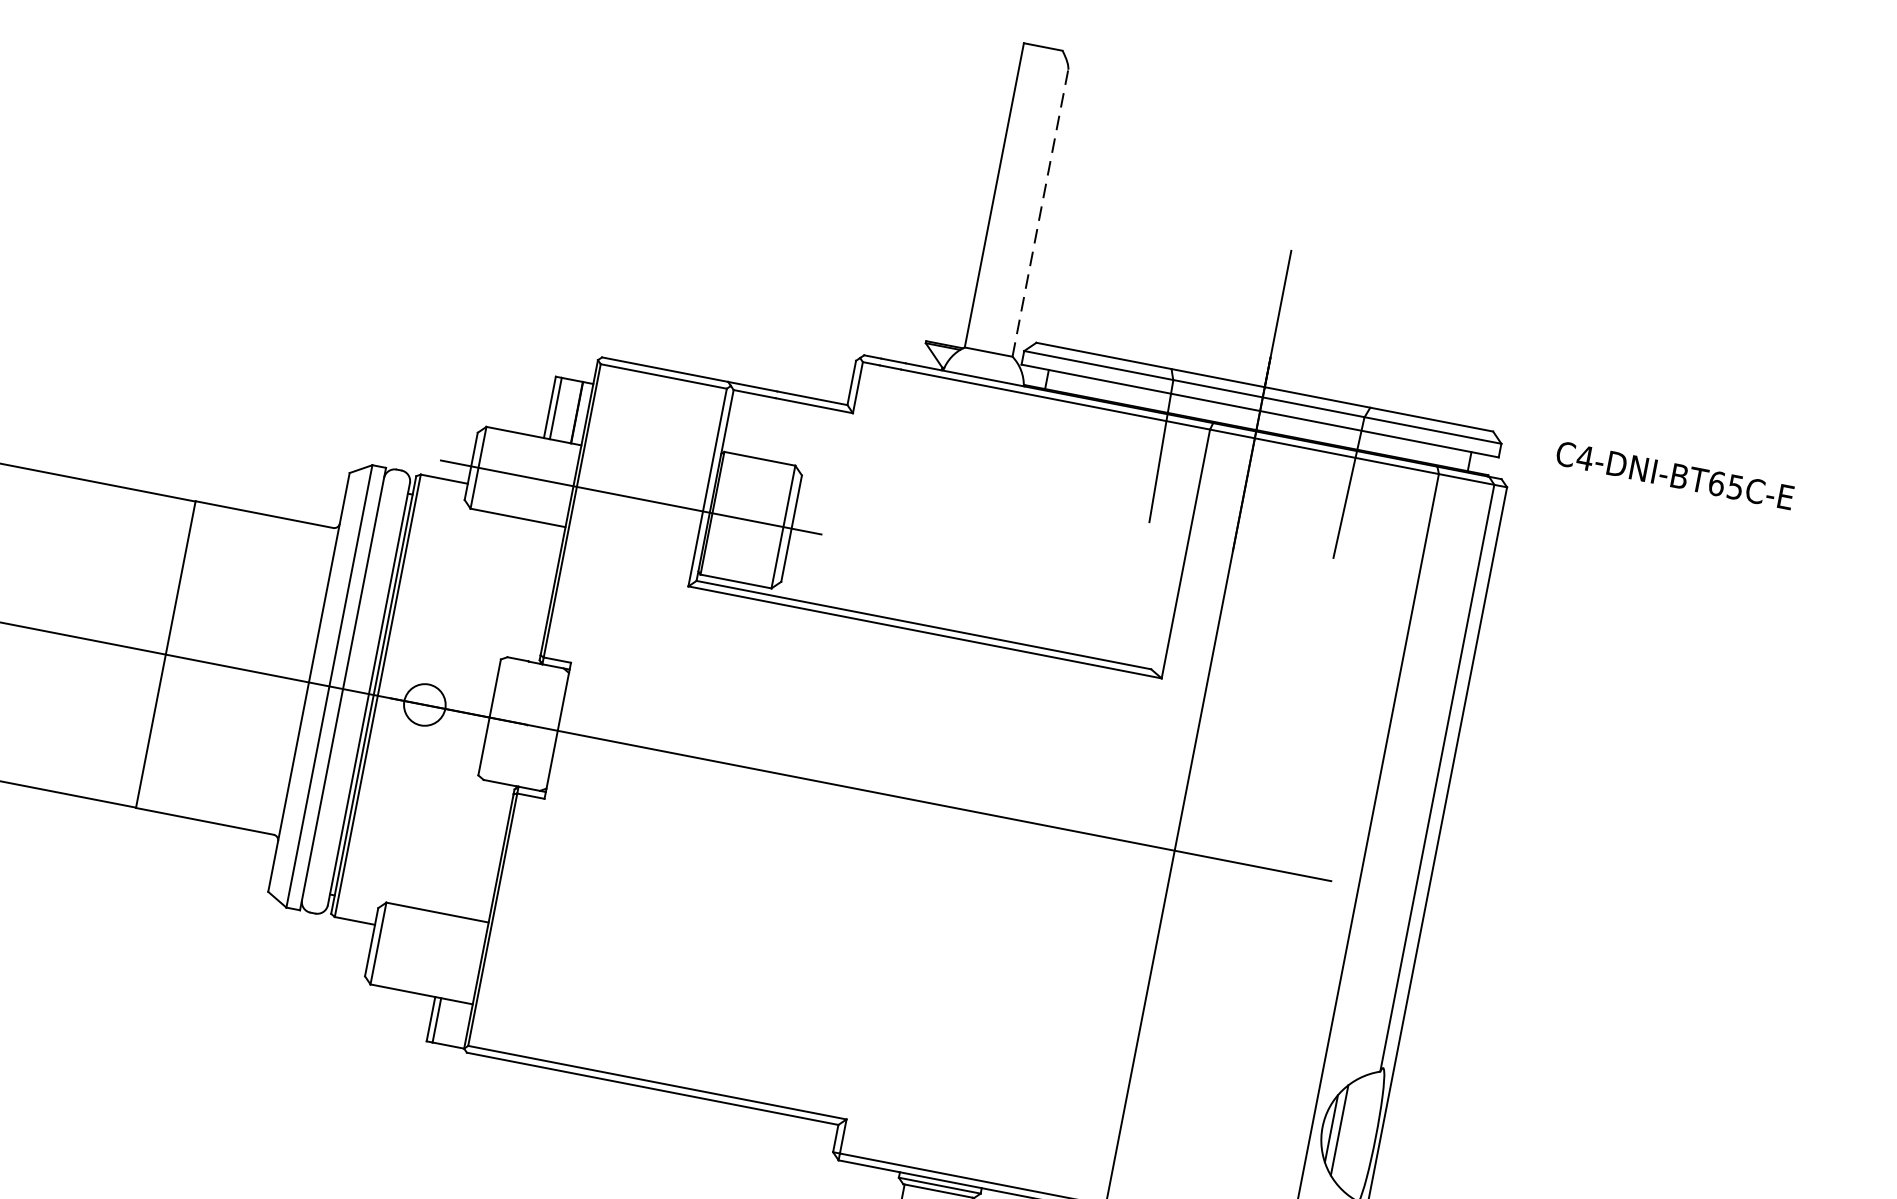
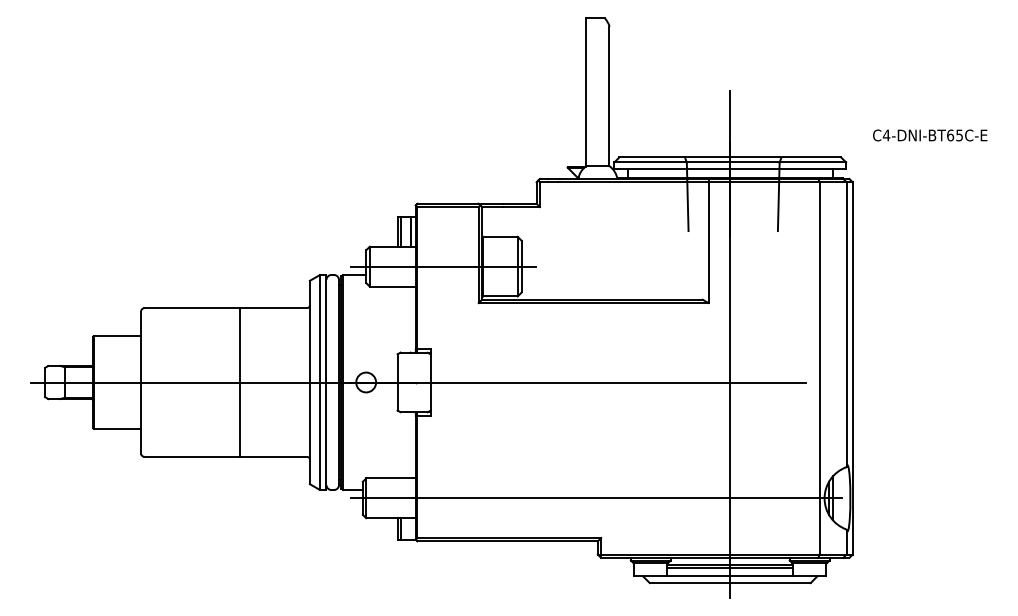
line: (1040, 213) -> (609, 96), dashed -> solid
text: (1675, 475) -> (930, 135), moved
line: (852, 1036) -> (596, 498), added

